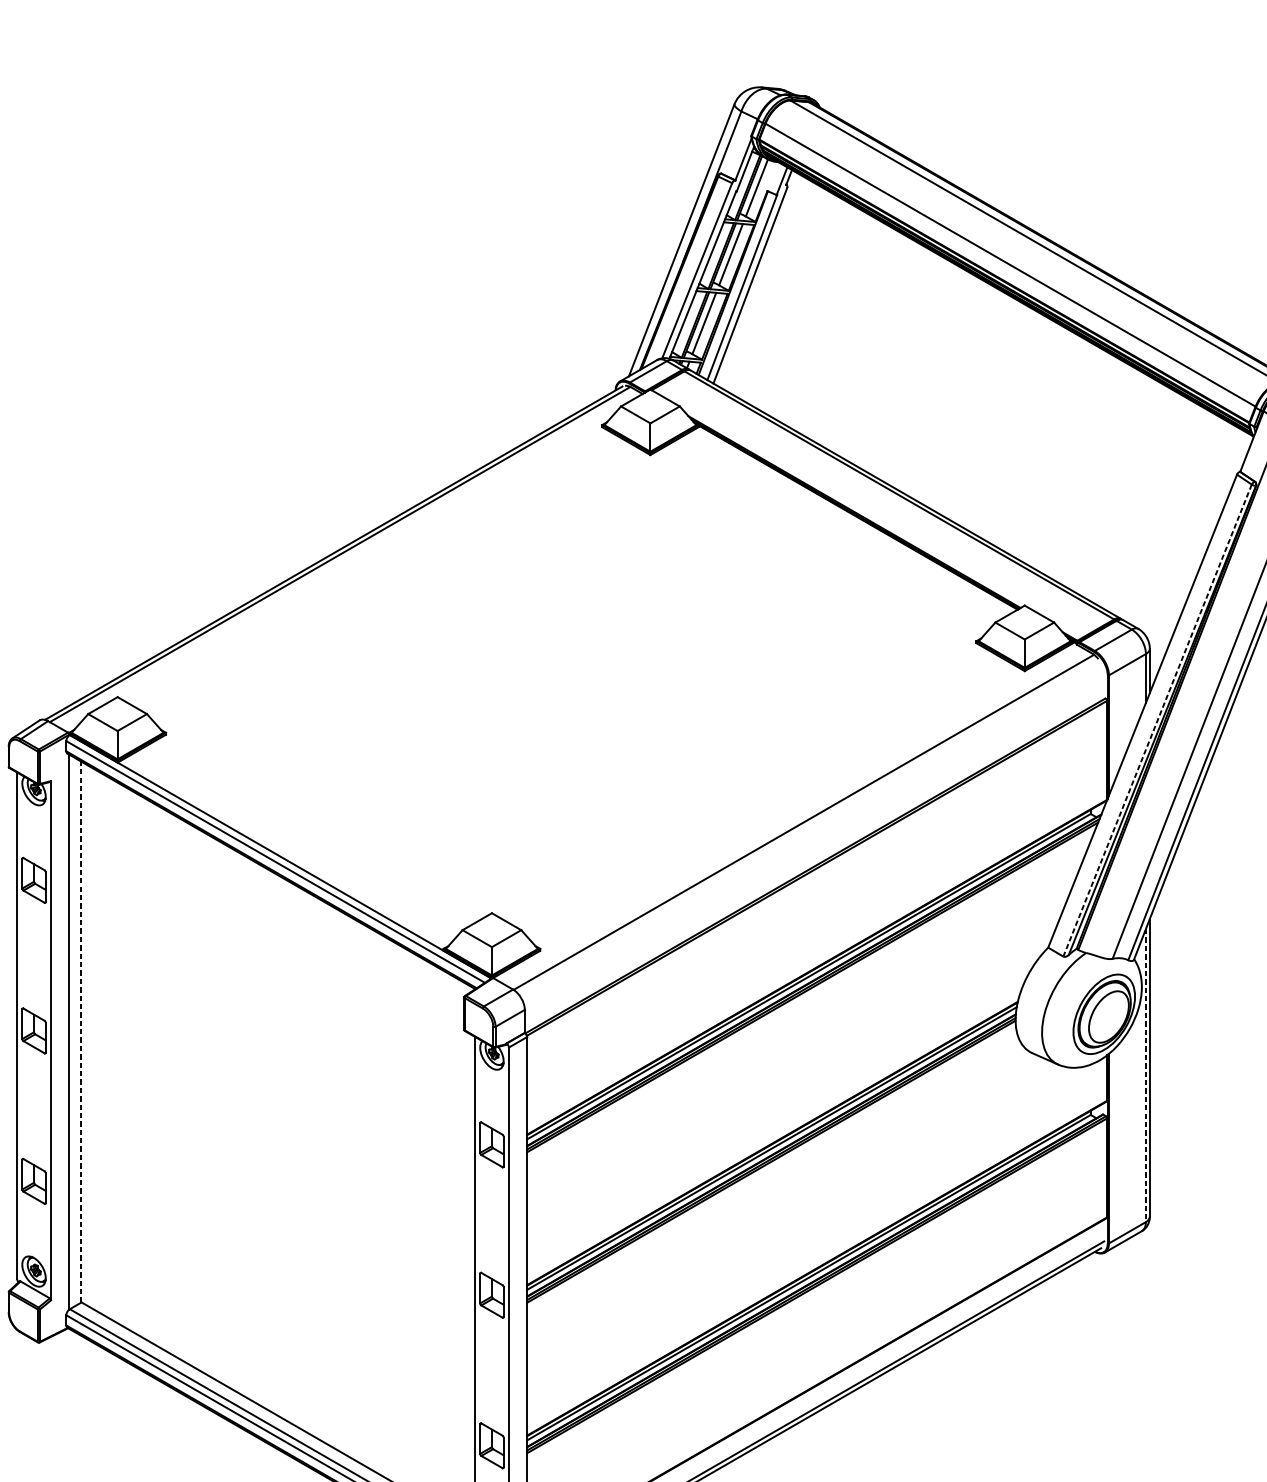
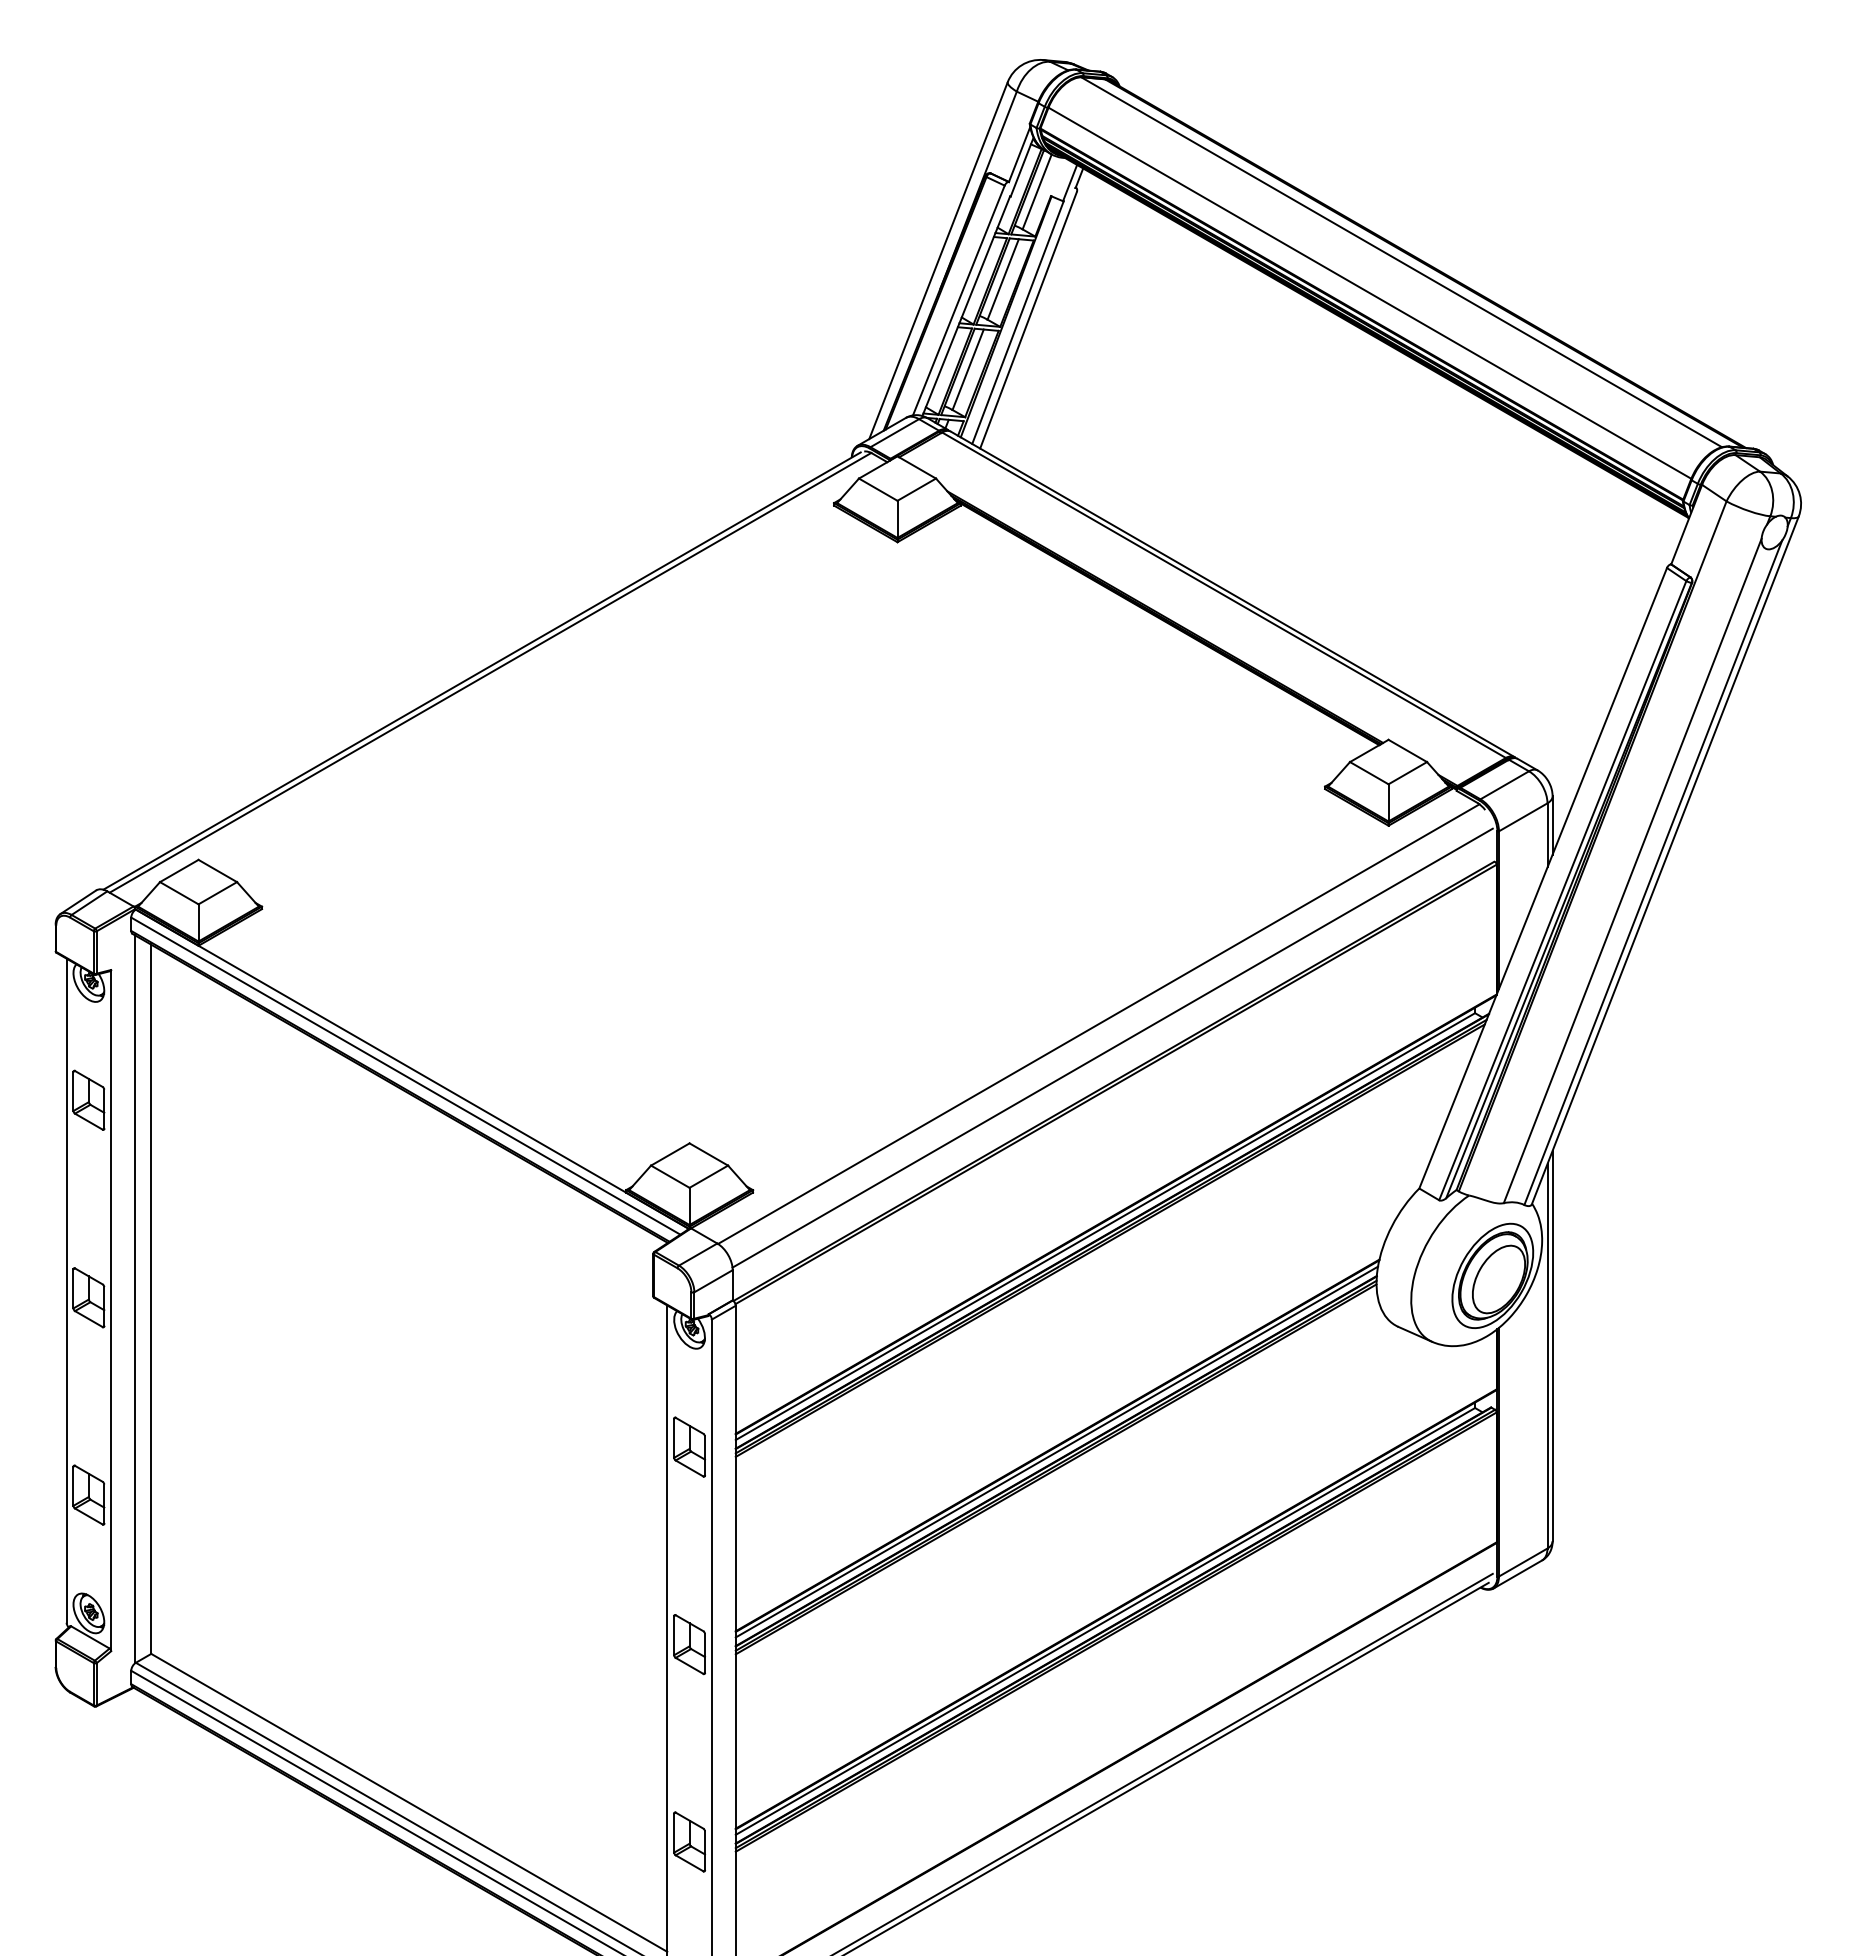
line: (1157, 721) -> (1562, 891), dashed -> solid
line: (814, 840) -> (1112, 1047), added
line: (81, 1031) -> (150, 1298), dashed -> solid
line: (1145, 1075) -> (1547, 1356), dashed -> solid

